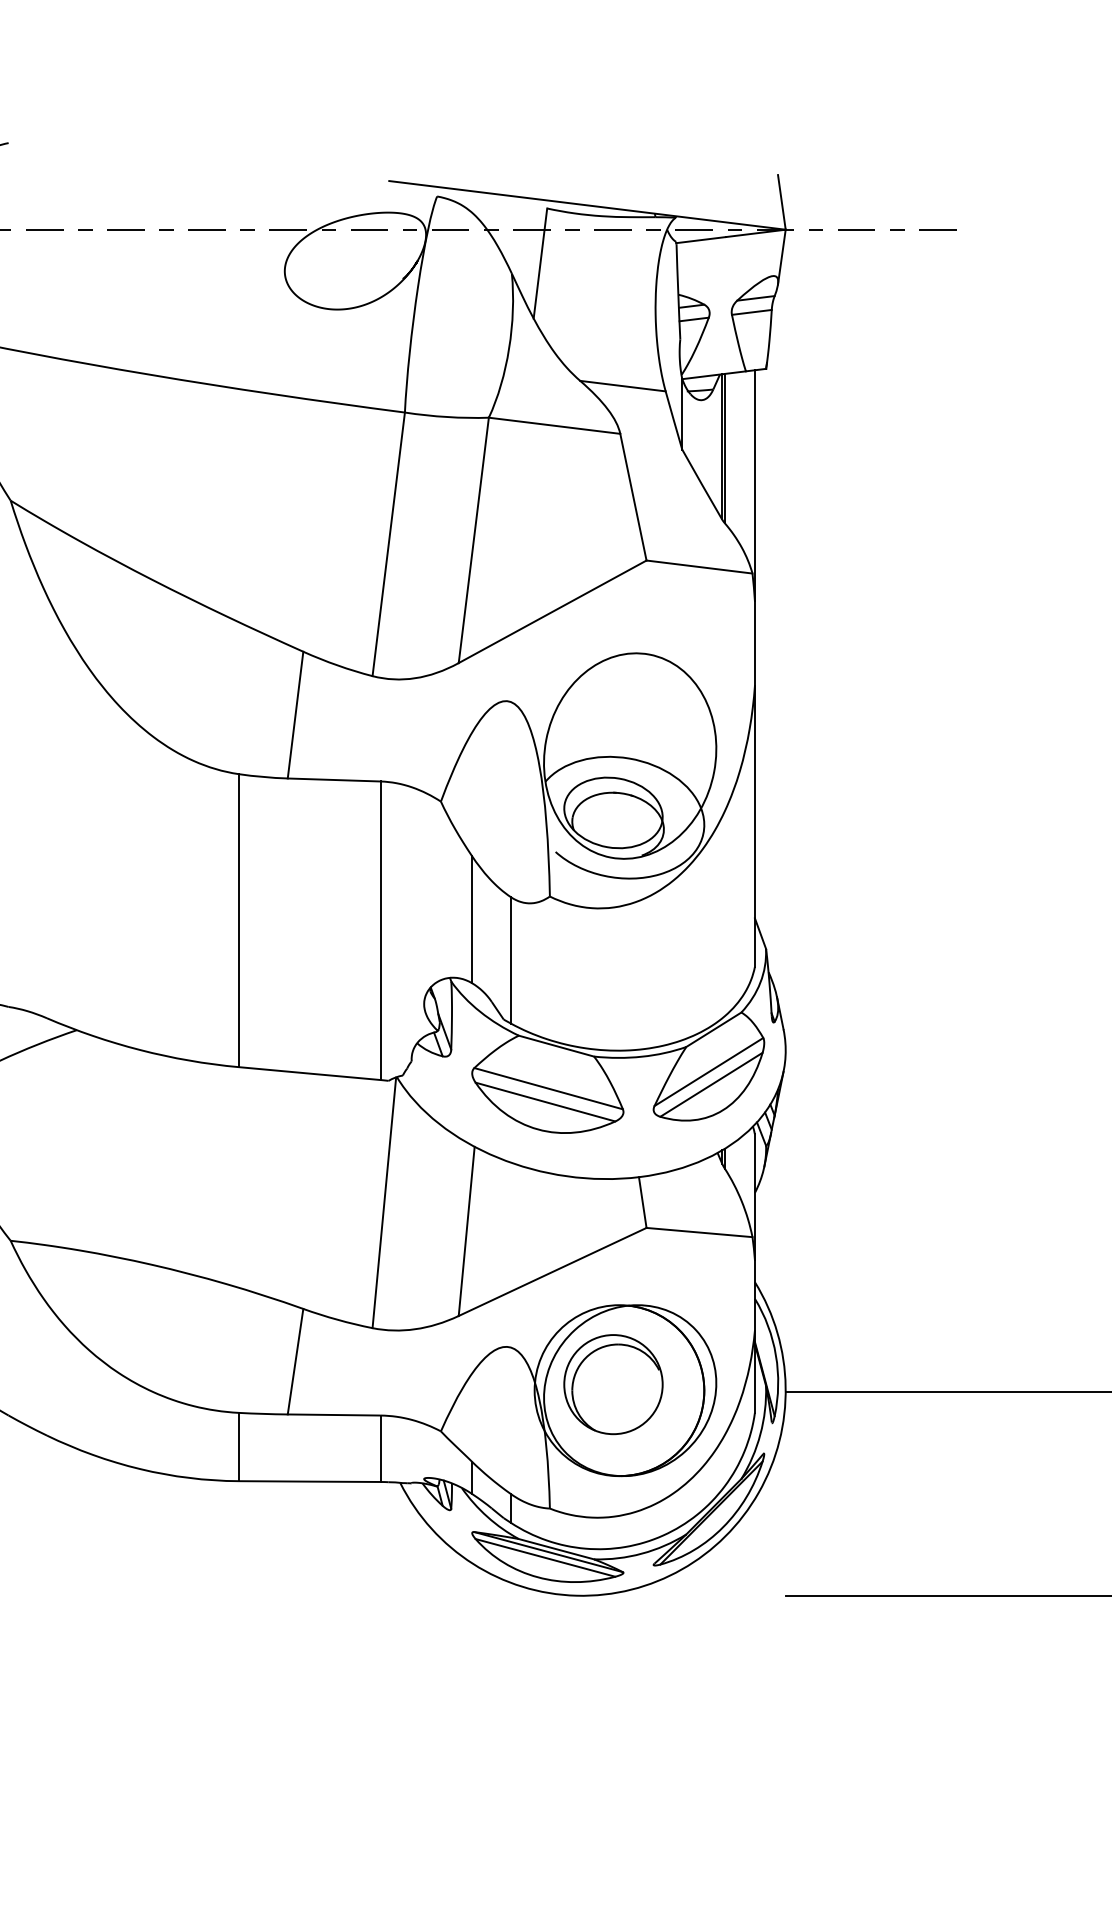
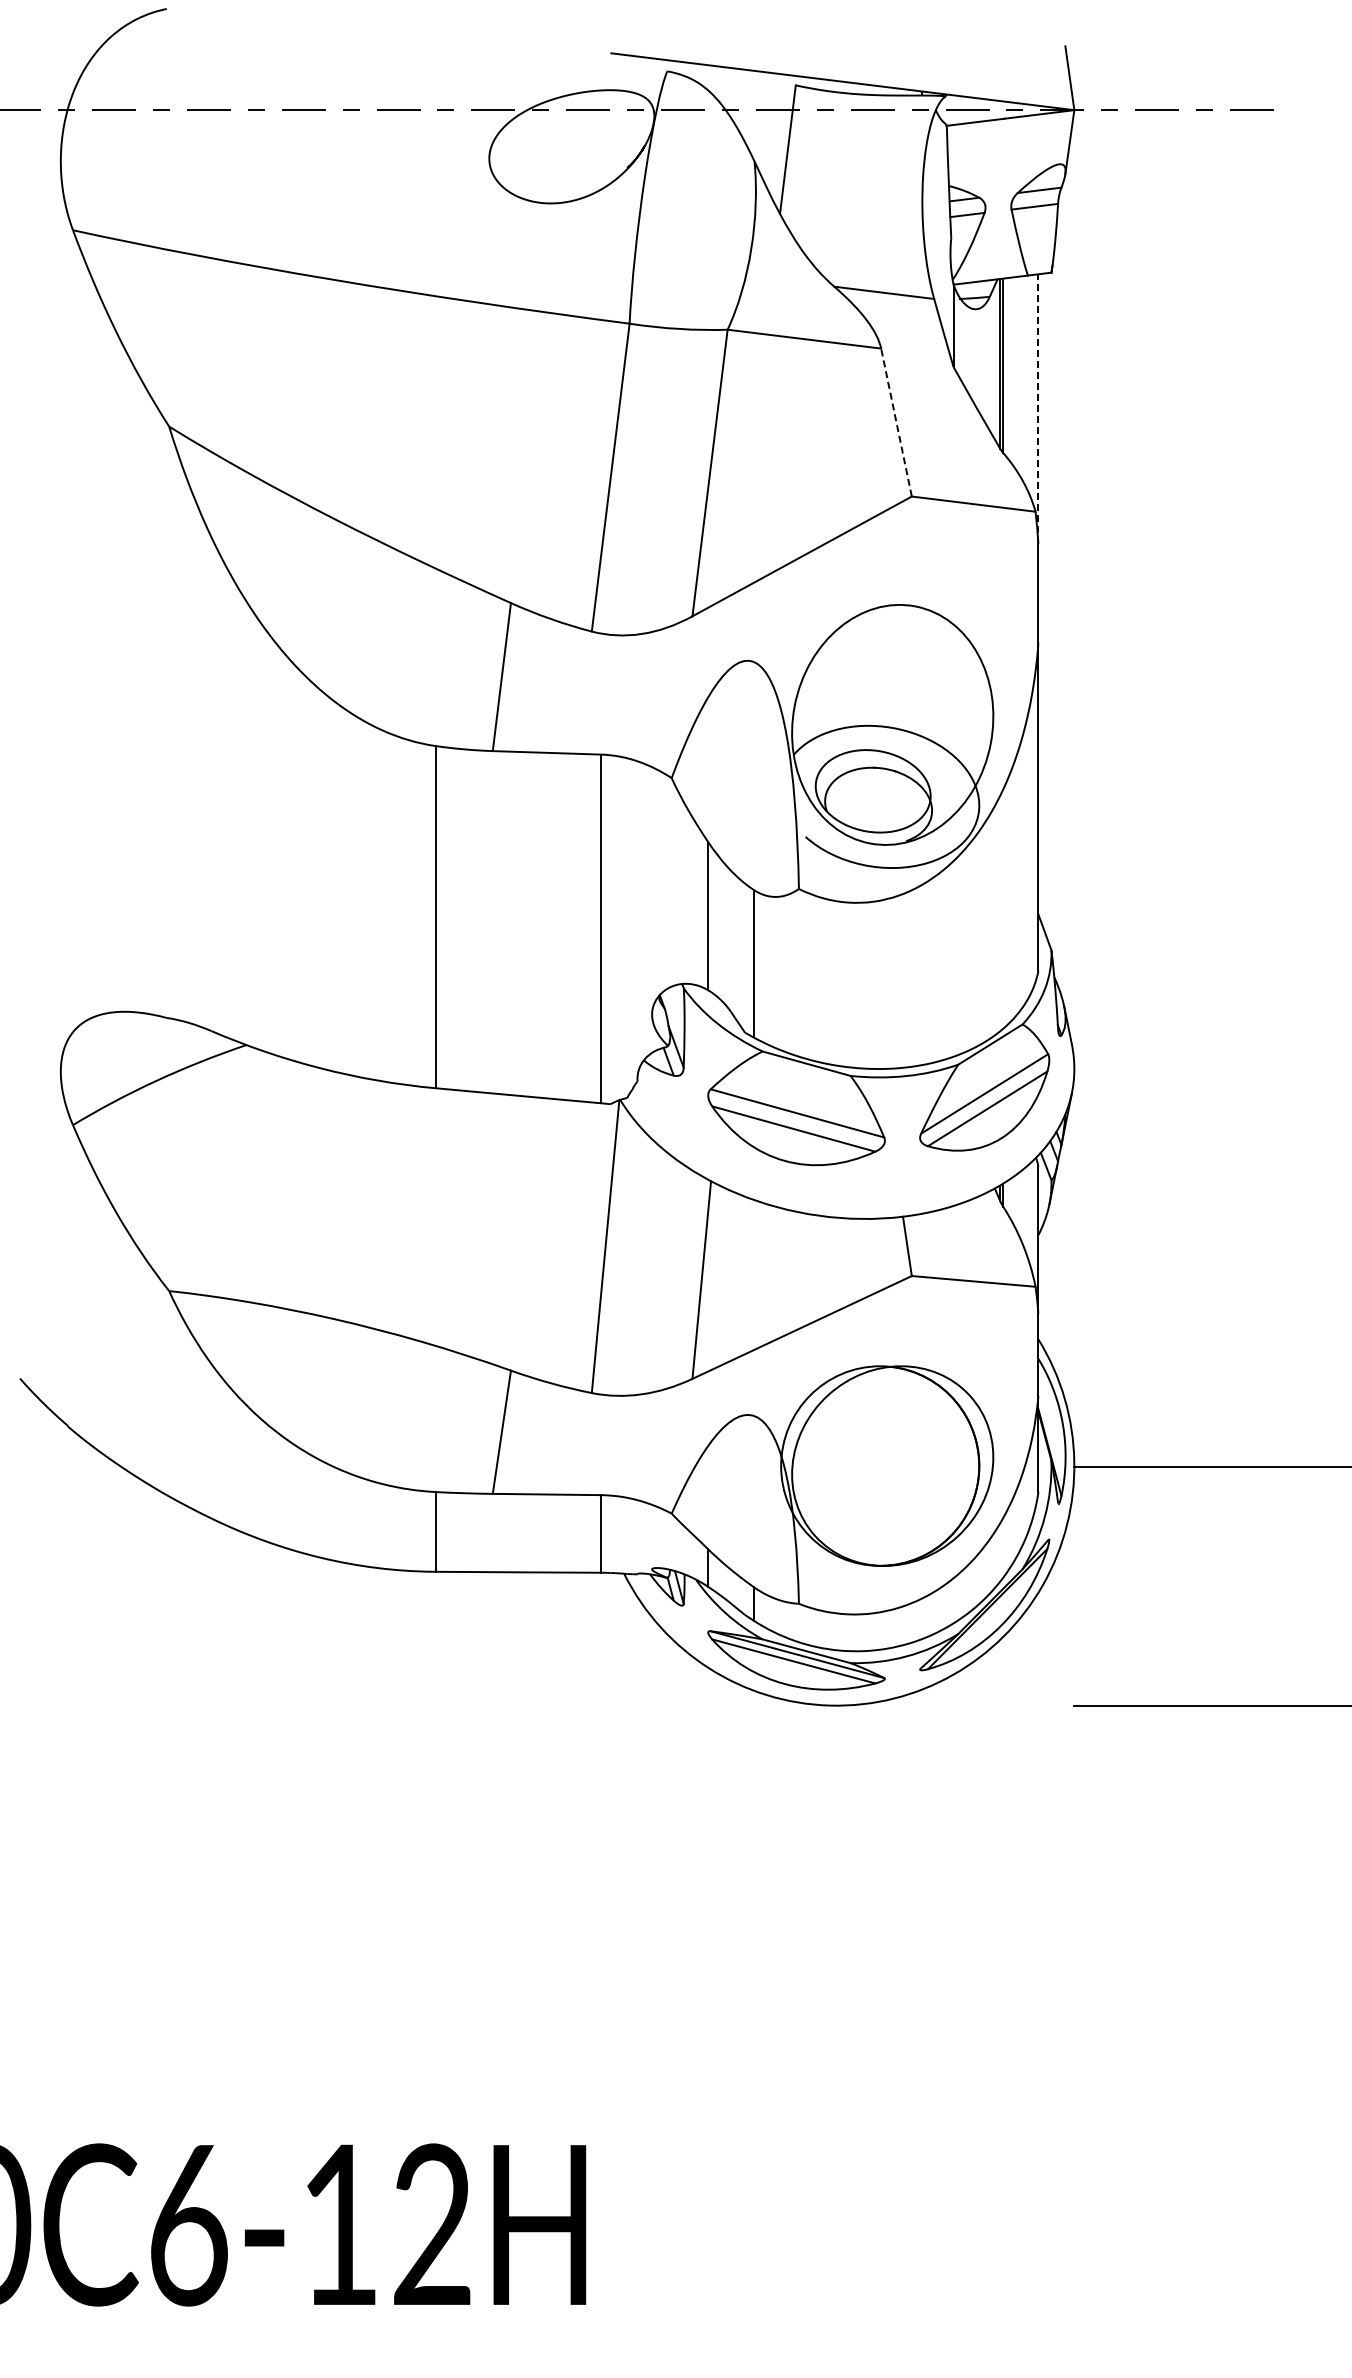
line: (755, 486) -> (1038, 409), solid -> dashed
line: (633, 497) -> (896, 422), solid -> dashed
part: (612, 1384) -> (872, 1458), removed

